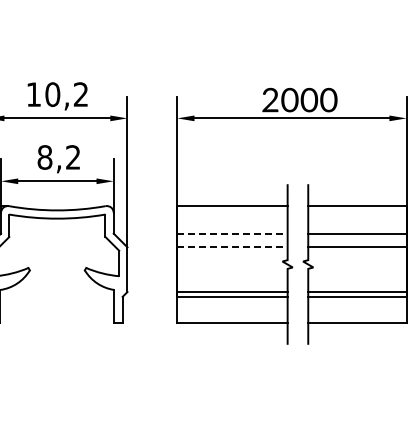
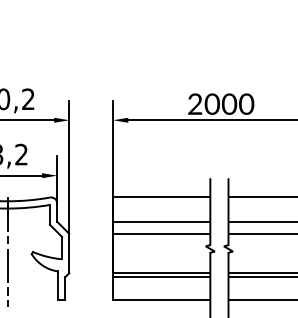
line: (232, 233) -> (161, 221), dashed -> solid
line: (232, 247) -> (161, 233), dashed -> solid
line: (57, 267) -> (7, 251), added

